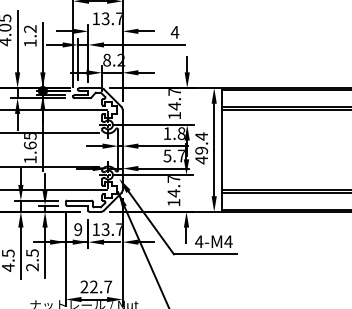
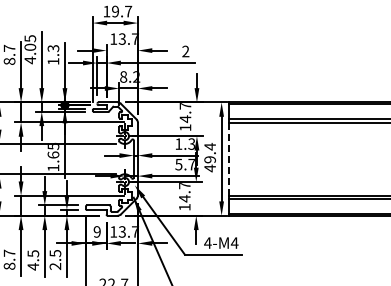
text: (30, 29) -> (53, 48), 1.2 -> 1.3
text: (174, 32) -> (185, 51), 4 -> 2
text: (181, 132) -> (191, 143), 1.8 -> 1.3
line: (222, 150) -> (229, 159), solid -> dashed

